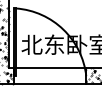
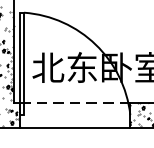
line: (49, 67) -> (74, 101), solid -> dashed

